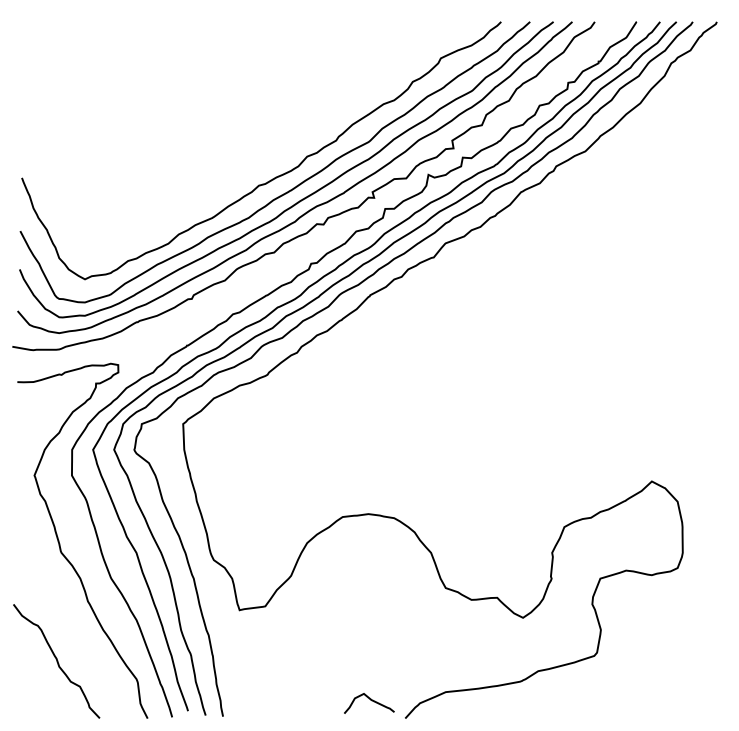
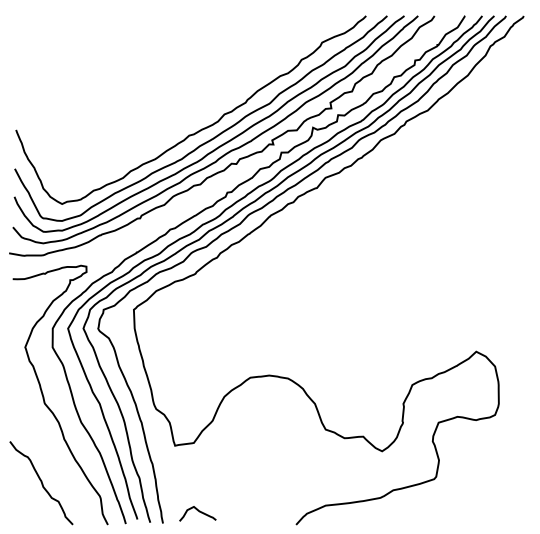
curve: (370, 700) -> (198, 511), moved

